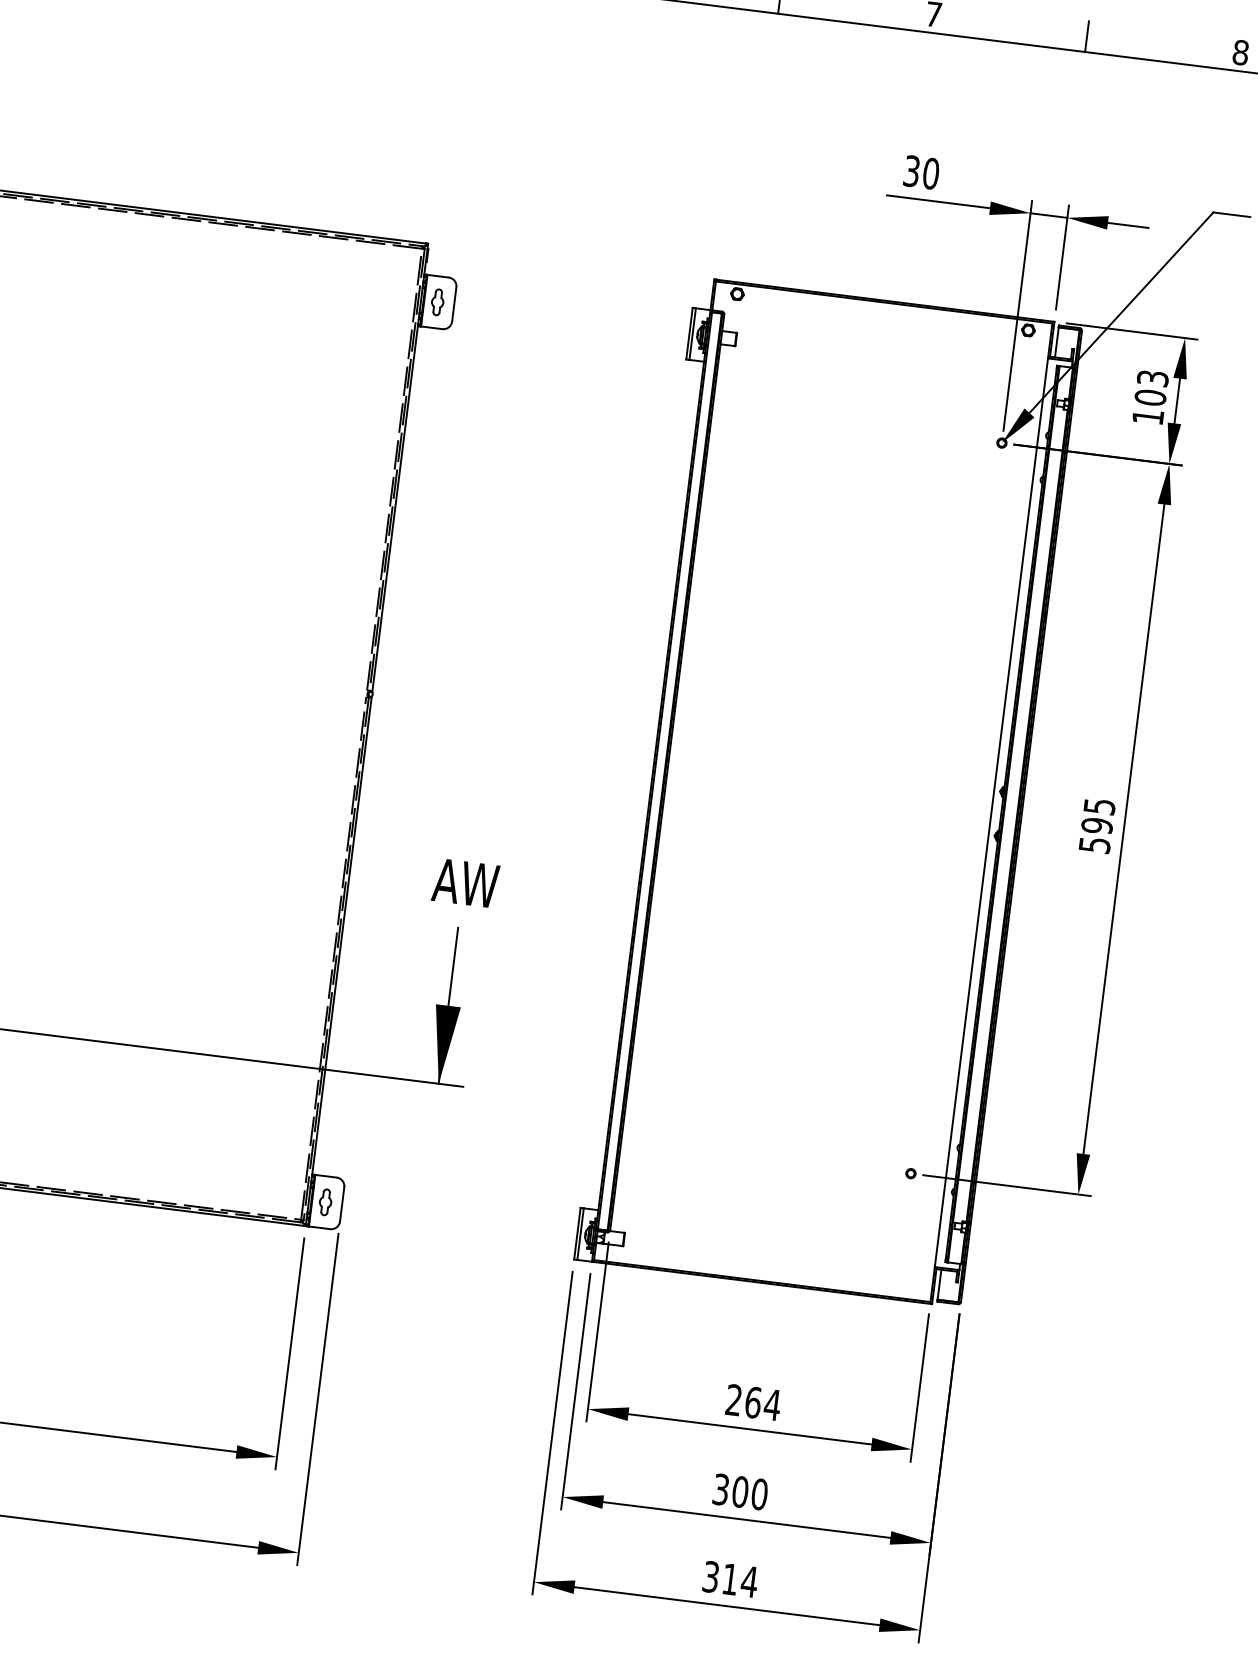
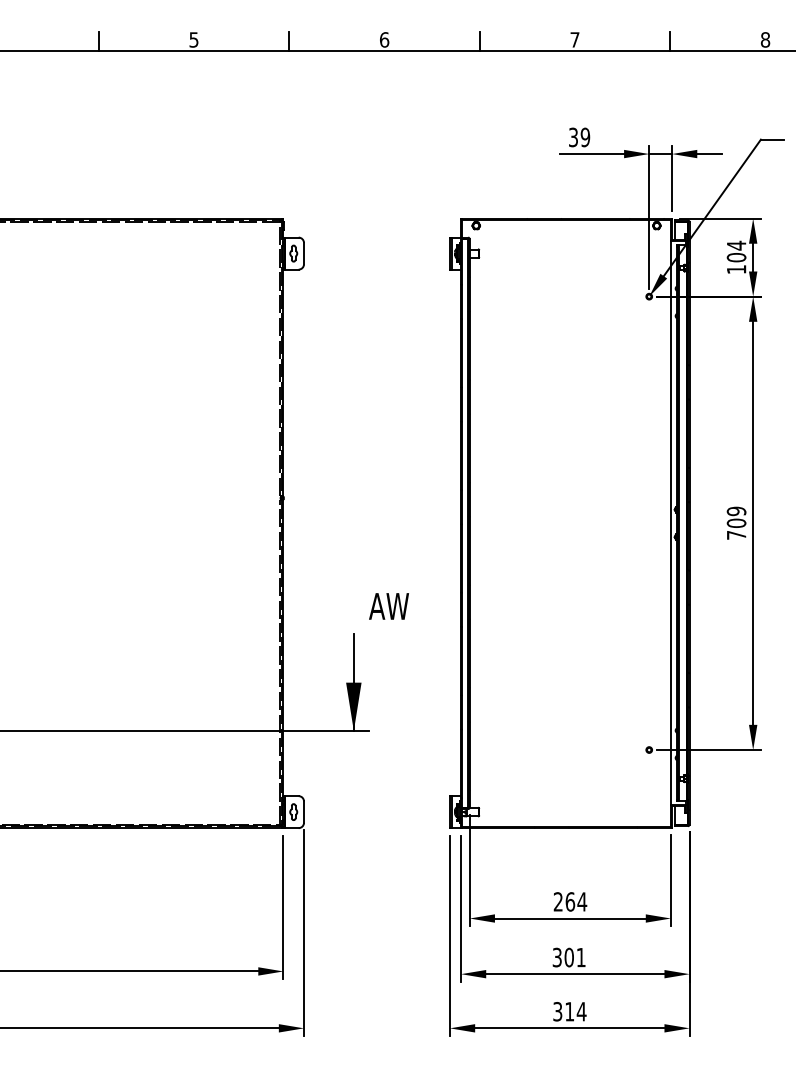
text: (931, 173) -> (585, 137), 30 -> 39
text: (1152, 378) -> (736, 245), 103 -> 104
text: (1097, 824) -> (736, 522), 595 -> 709
text: (464, 883) -> (388, 606), moved
text: (758, 1494) -> (580, 957), 300 -> 301

